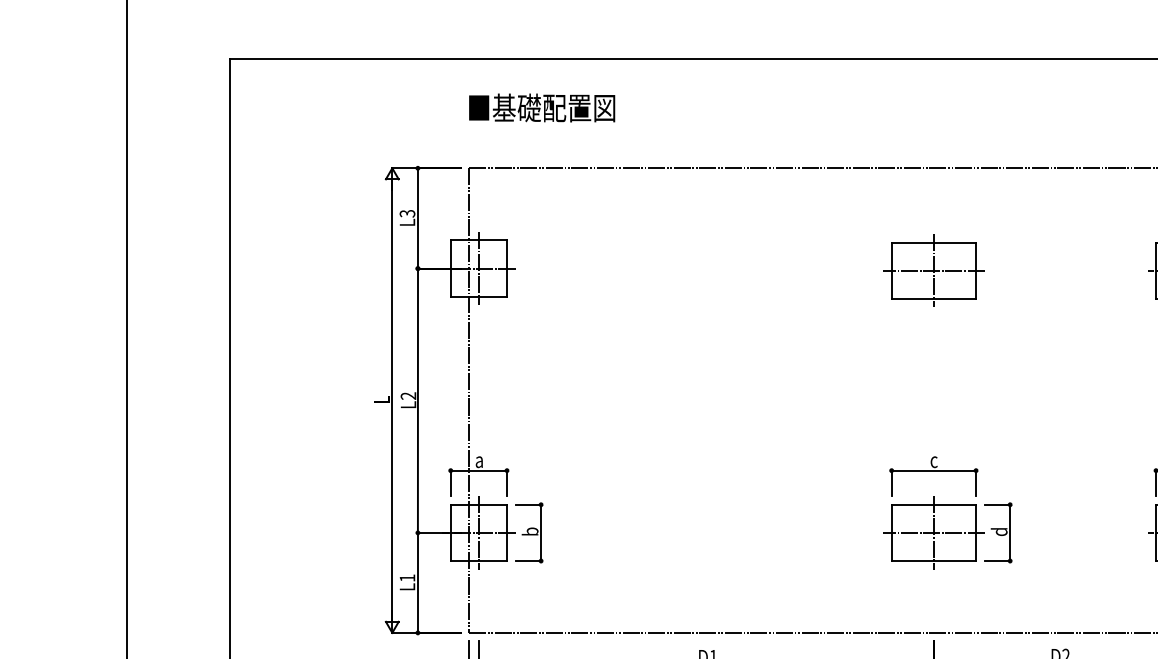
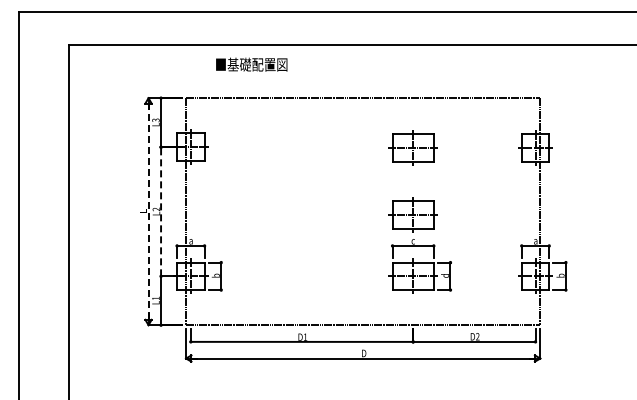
text: (541, 107) -> (251, 64), moved
line: (392, 400) -> (148, 211), solid -> dashed
line: (418, 400) -> (161, 211), solid -> dashed
part: (932, 406) -> (412, 214), added

